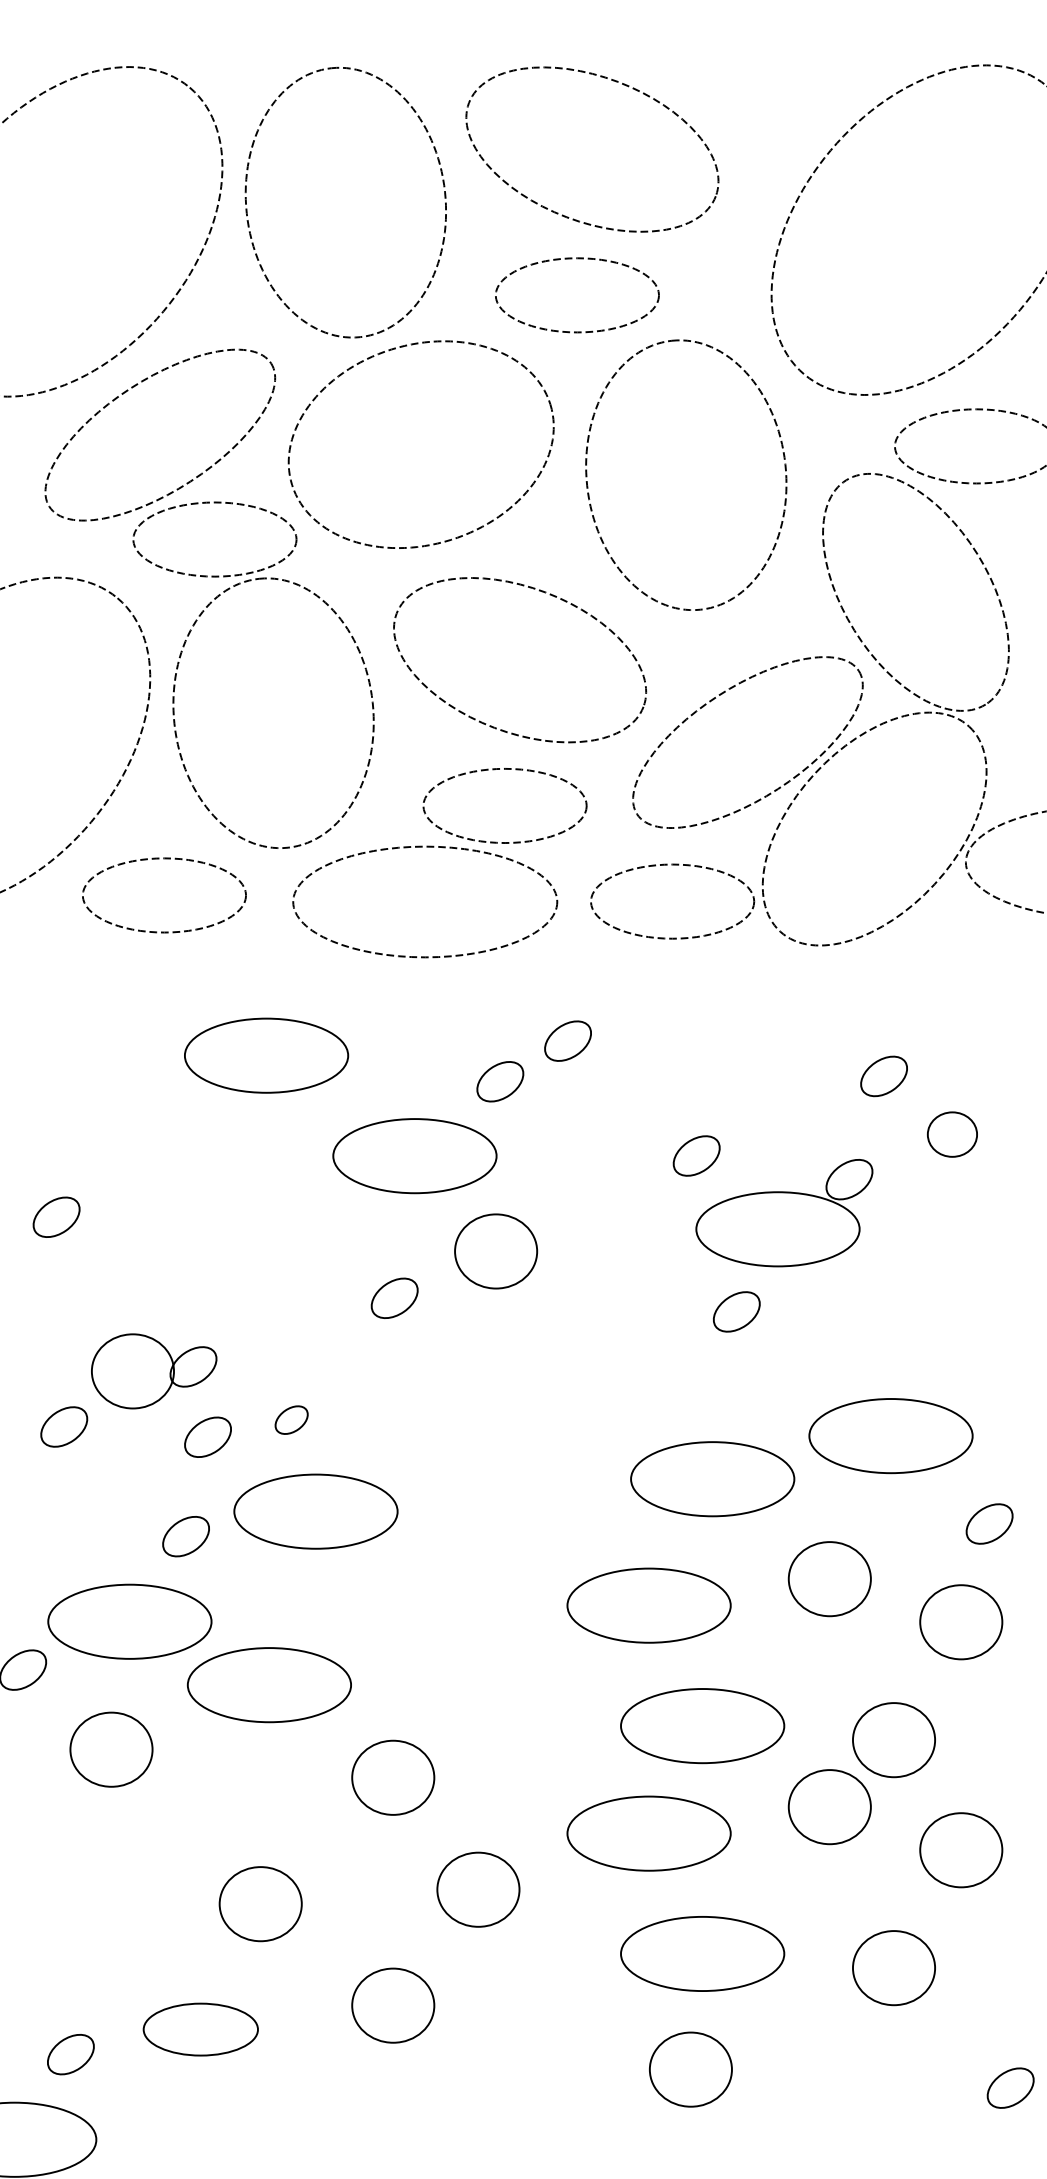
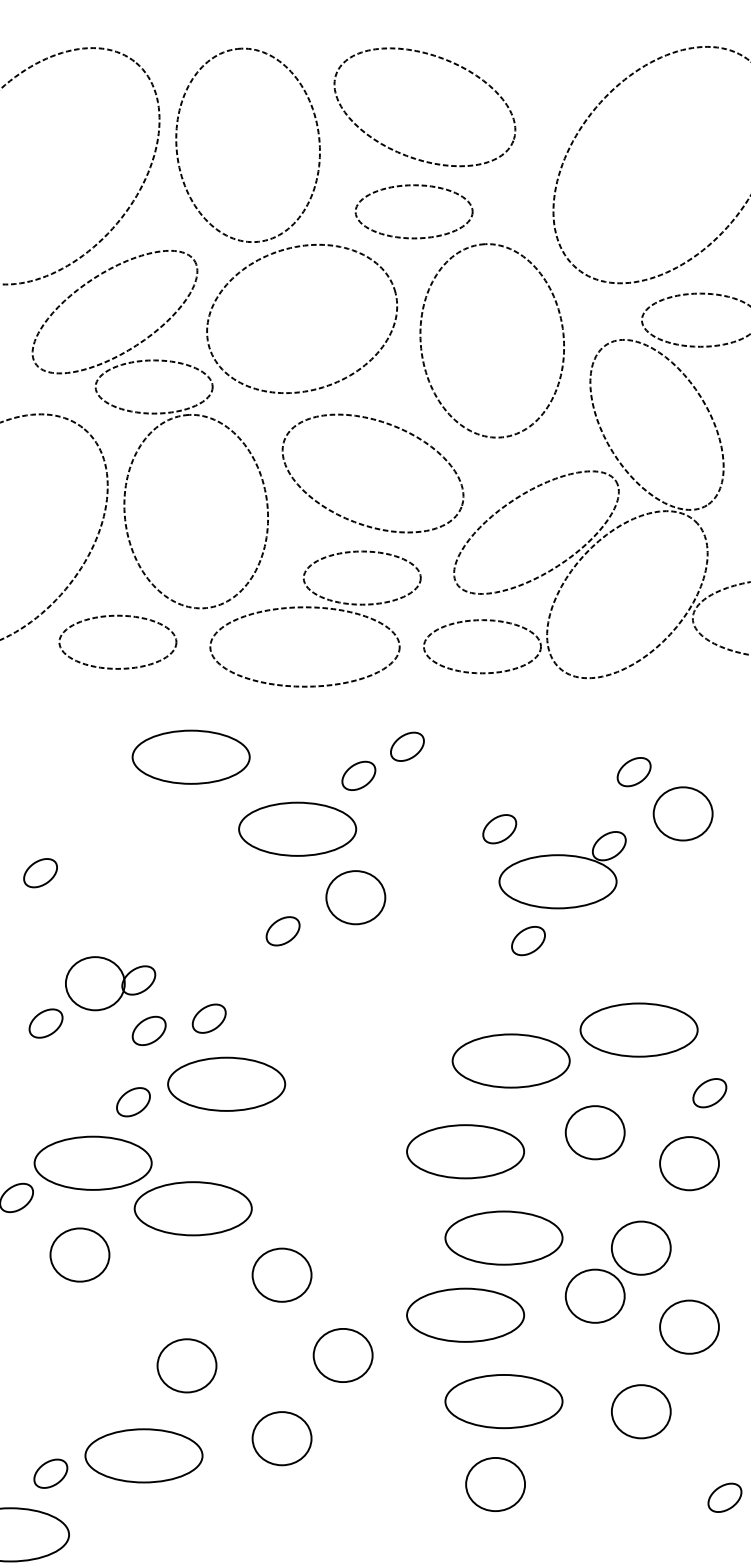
part: (952, 1134) -> (683, 813), size x1.67
part: (291, 1419) -> (209, 1018), size x1.43
part: (200, 2029) -> (143, 1455), size x1.43

